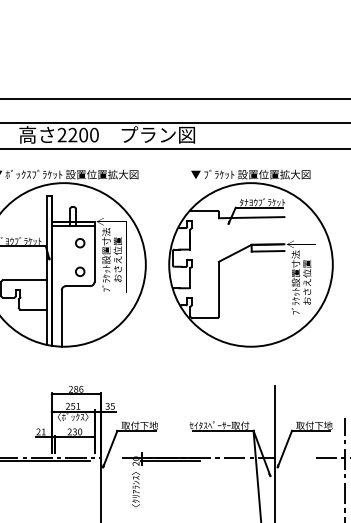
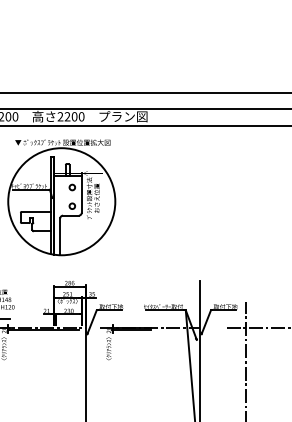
part: (250, 258) -> (183, 197), removed

